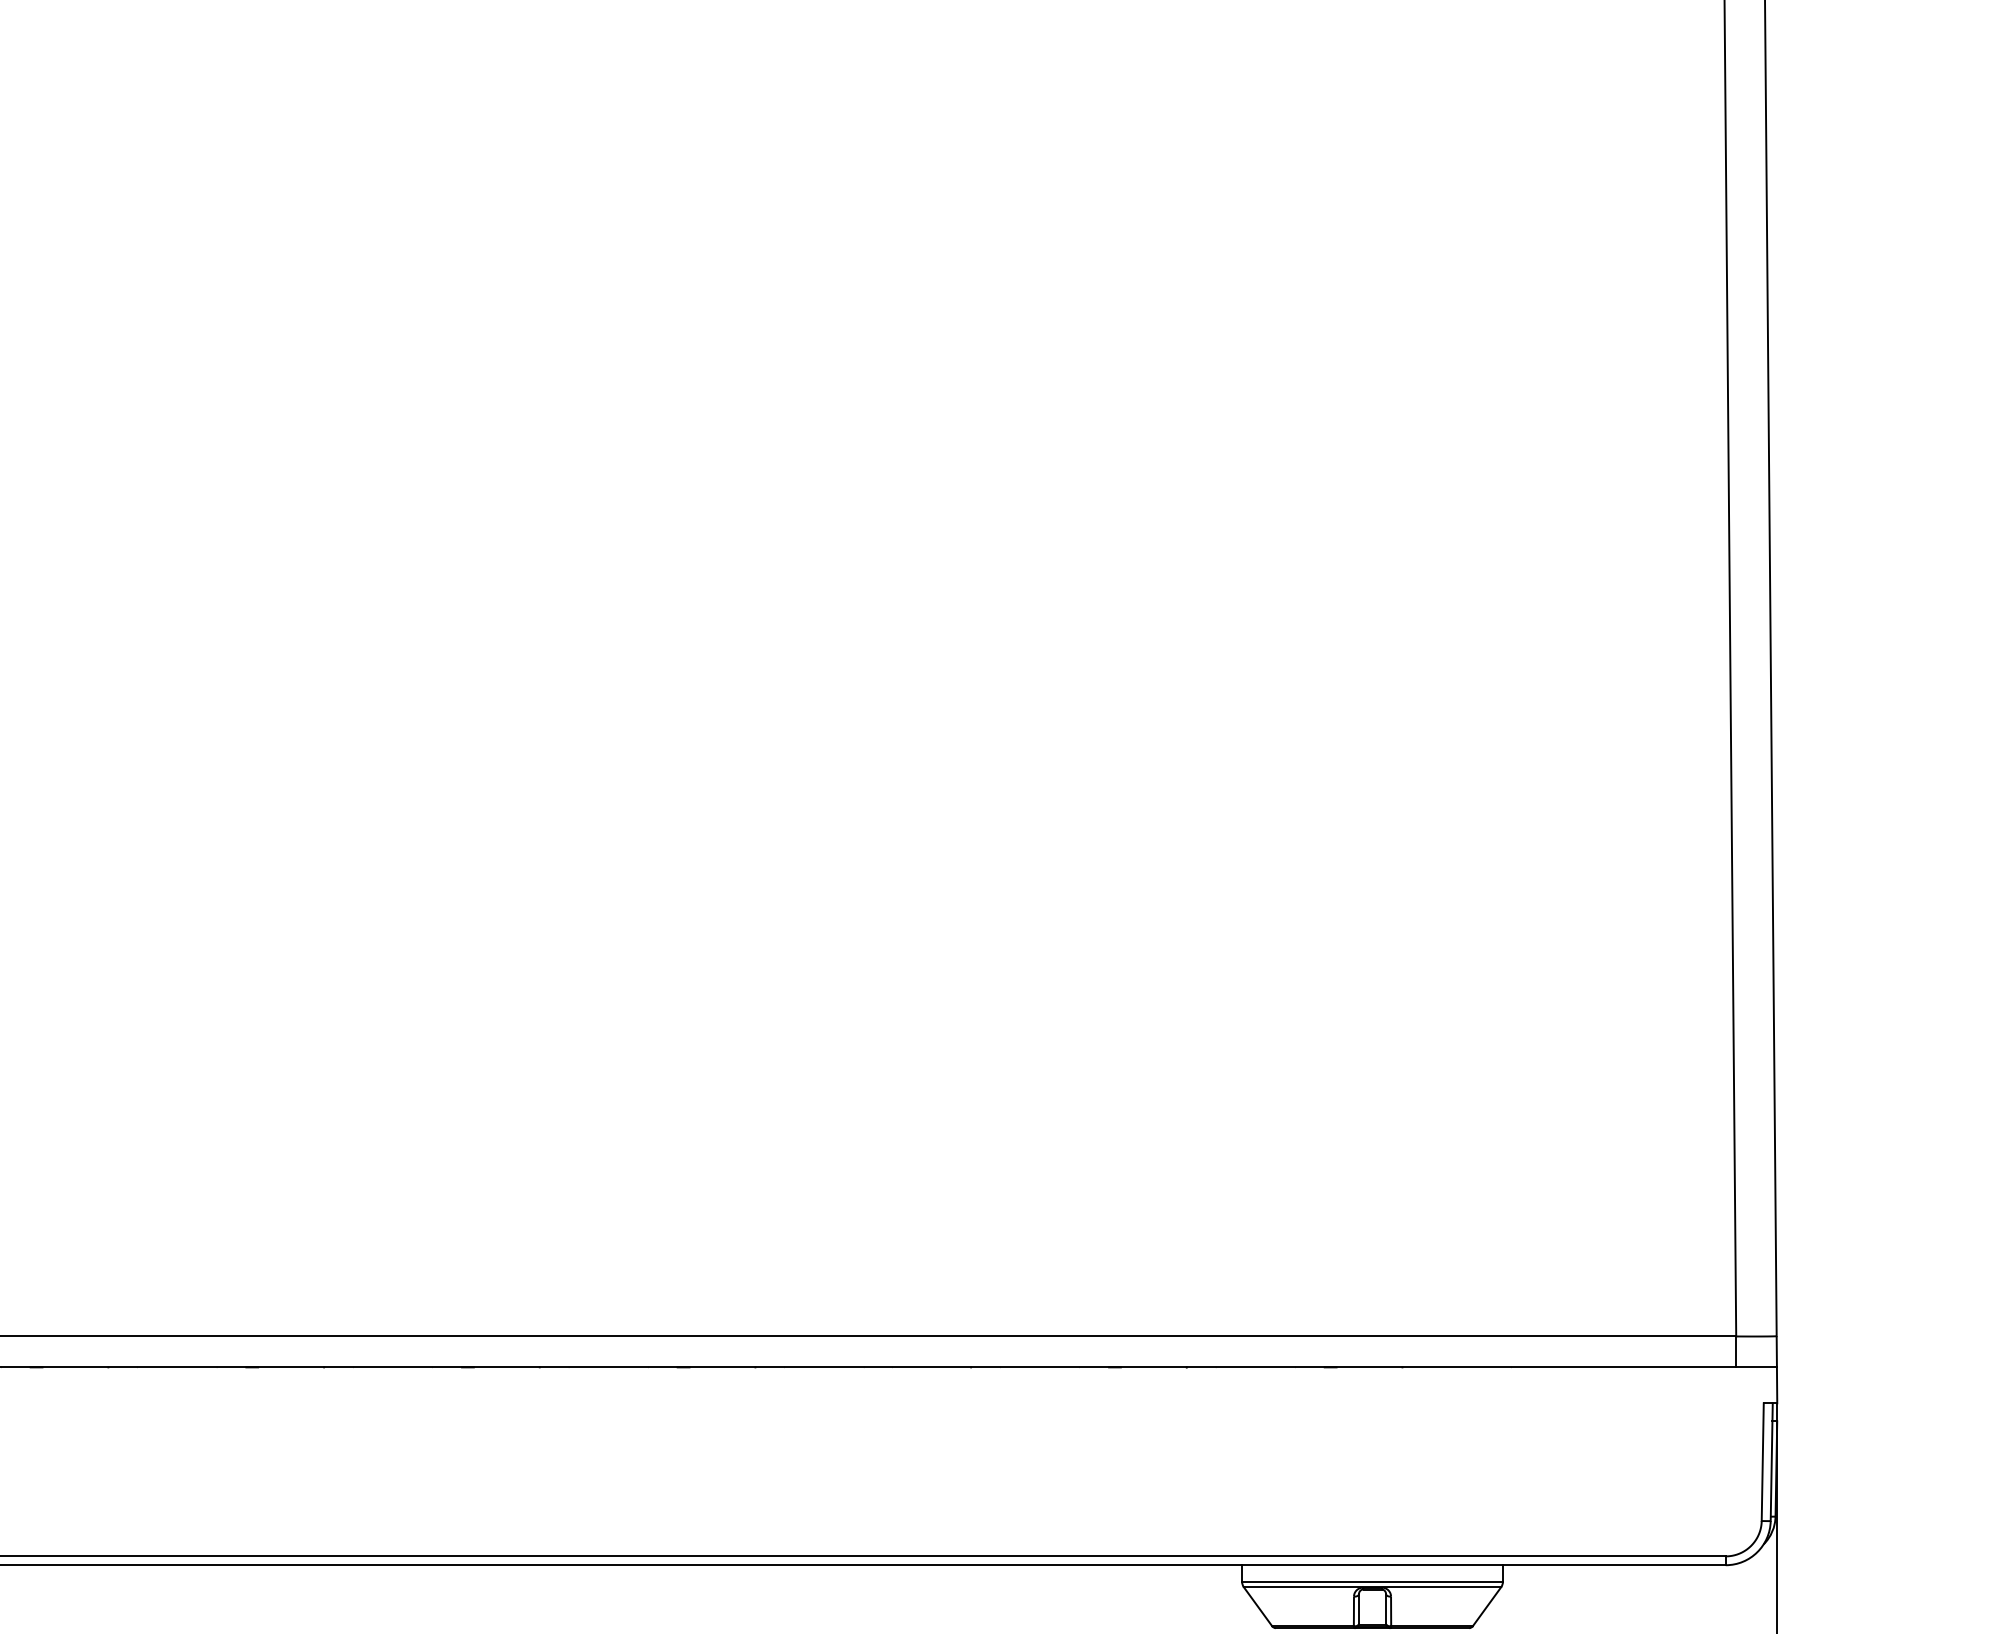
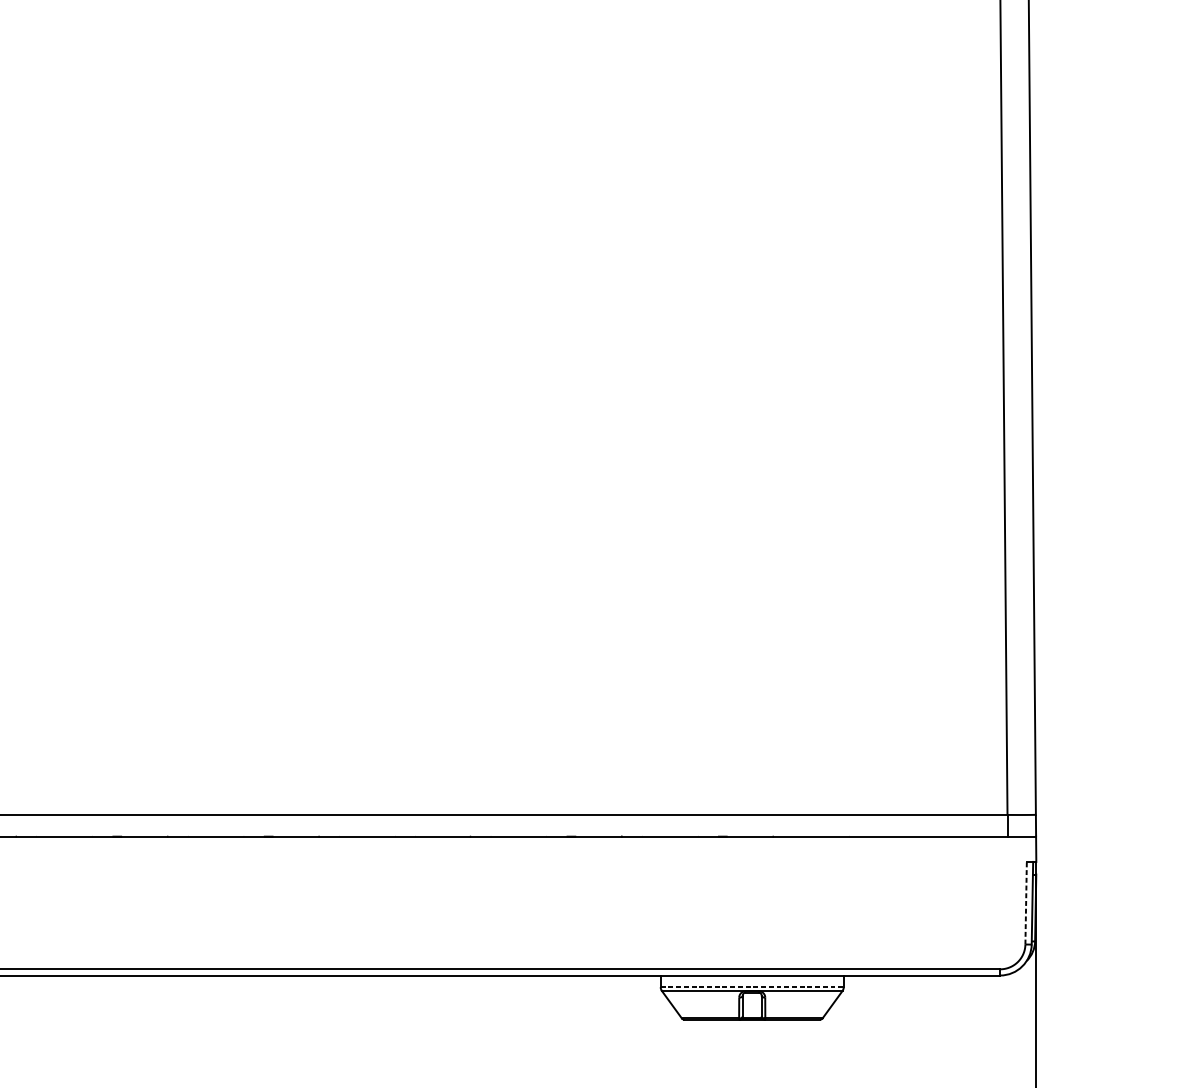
line: (1762, 1462) -> (1025, 903), solid -> dashed
line: (1373, 1581) -> (752, 986), solid -> dashed

